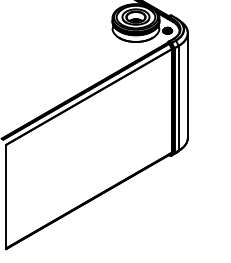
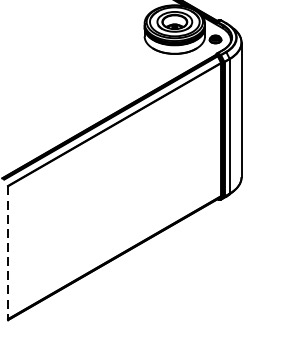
line: (6, 197) -> (8, 253), solid -> dashed

